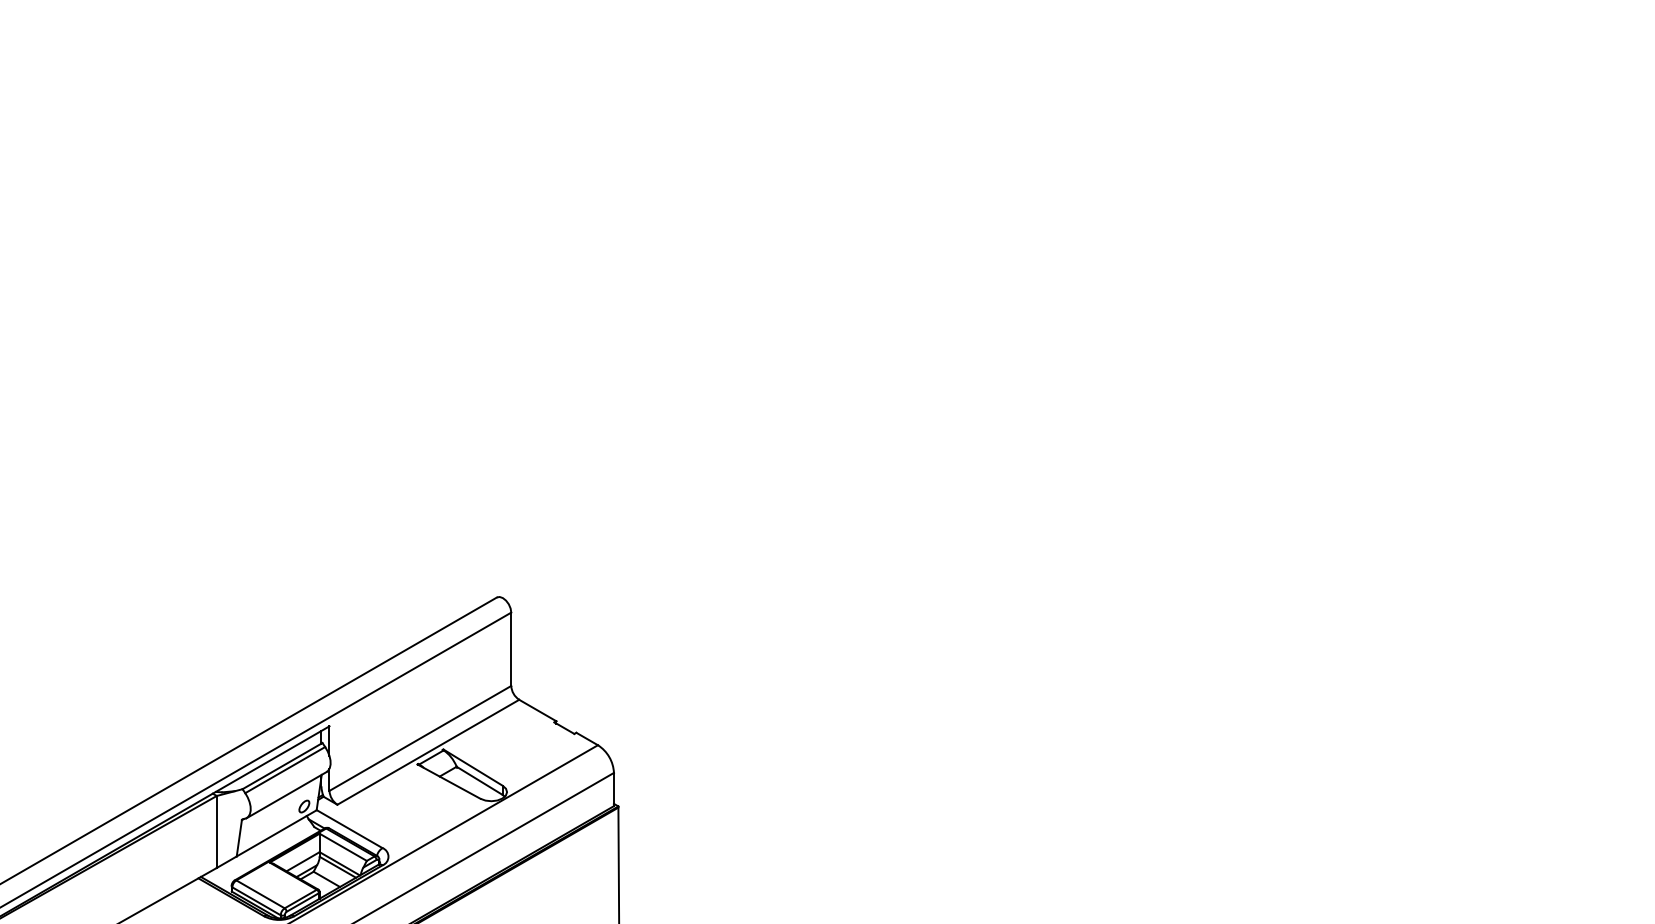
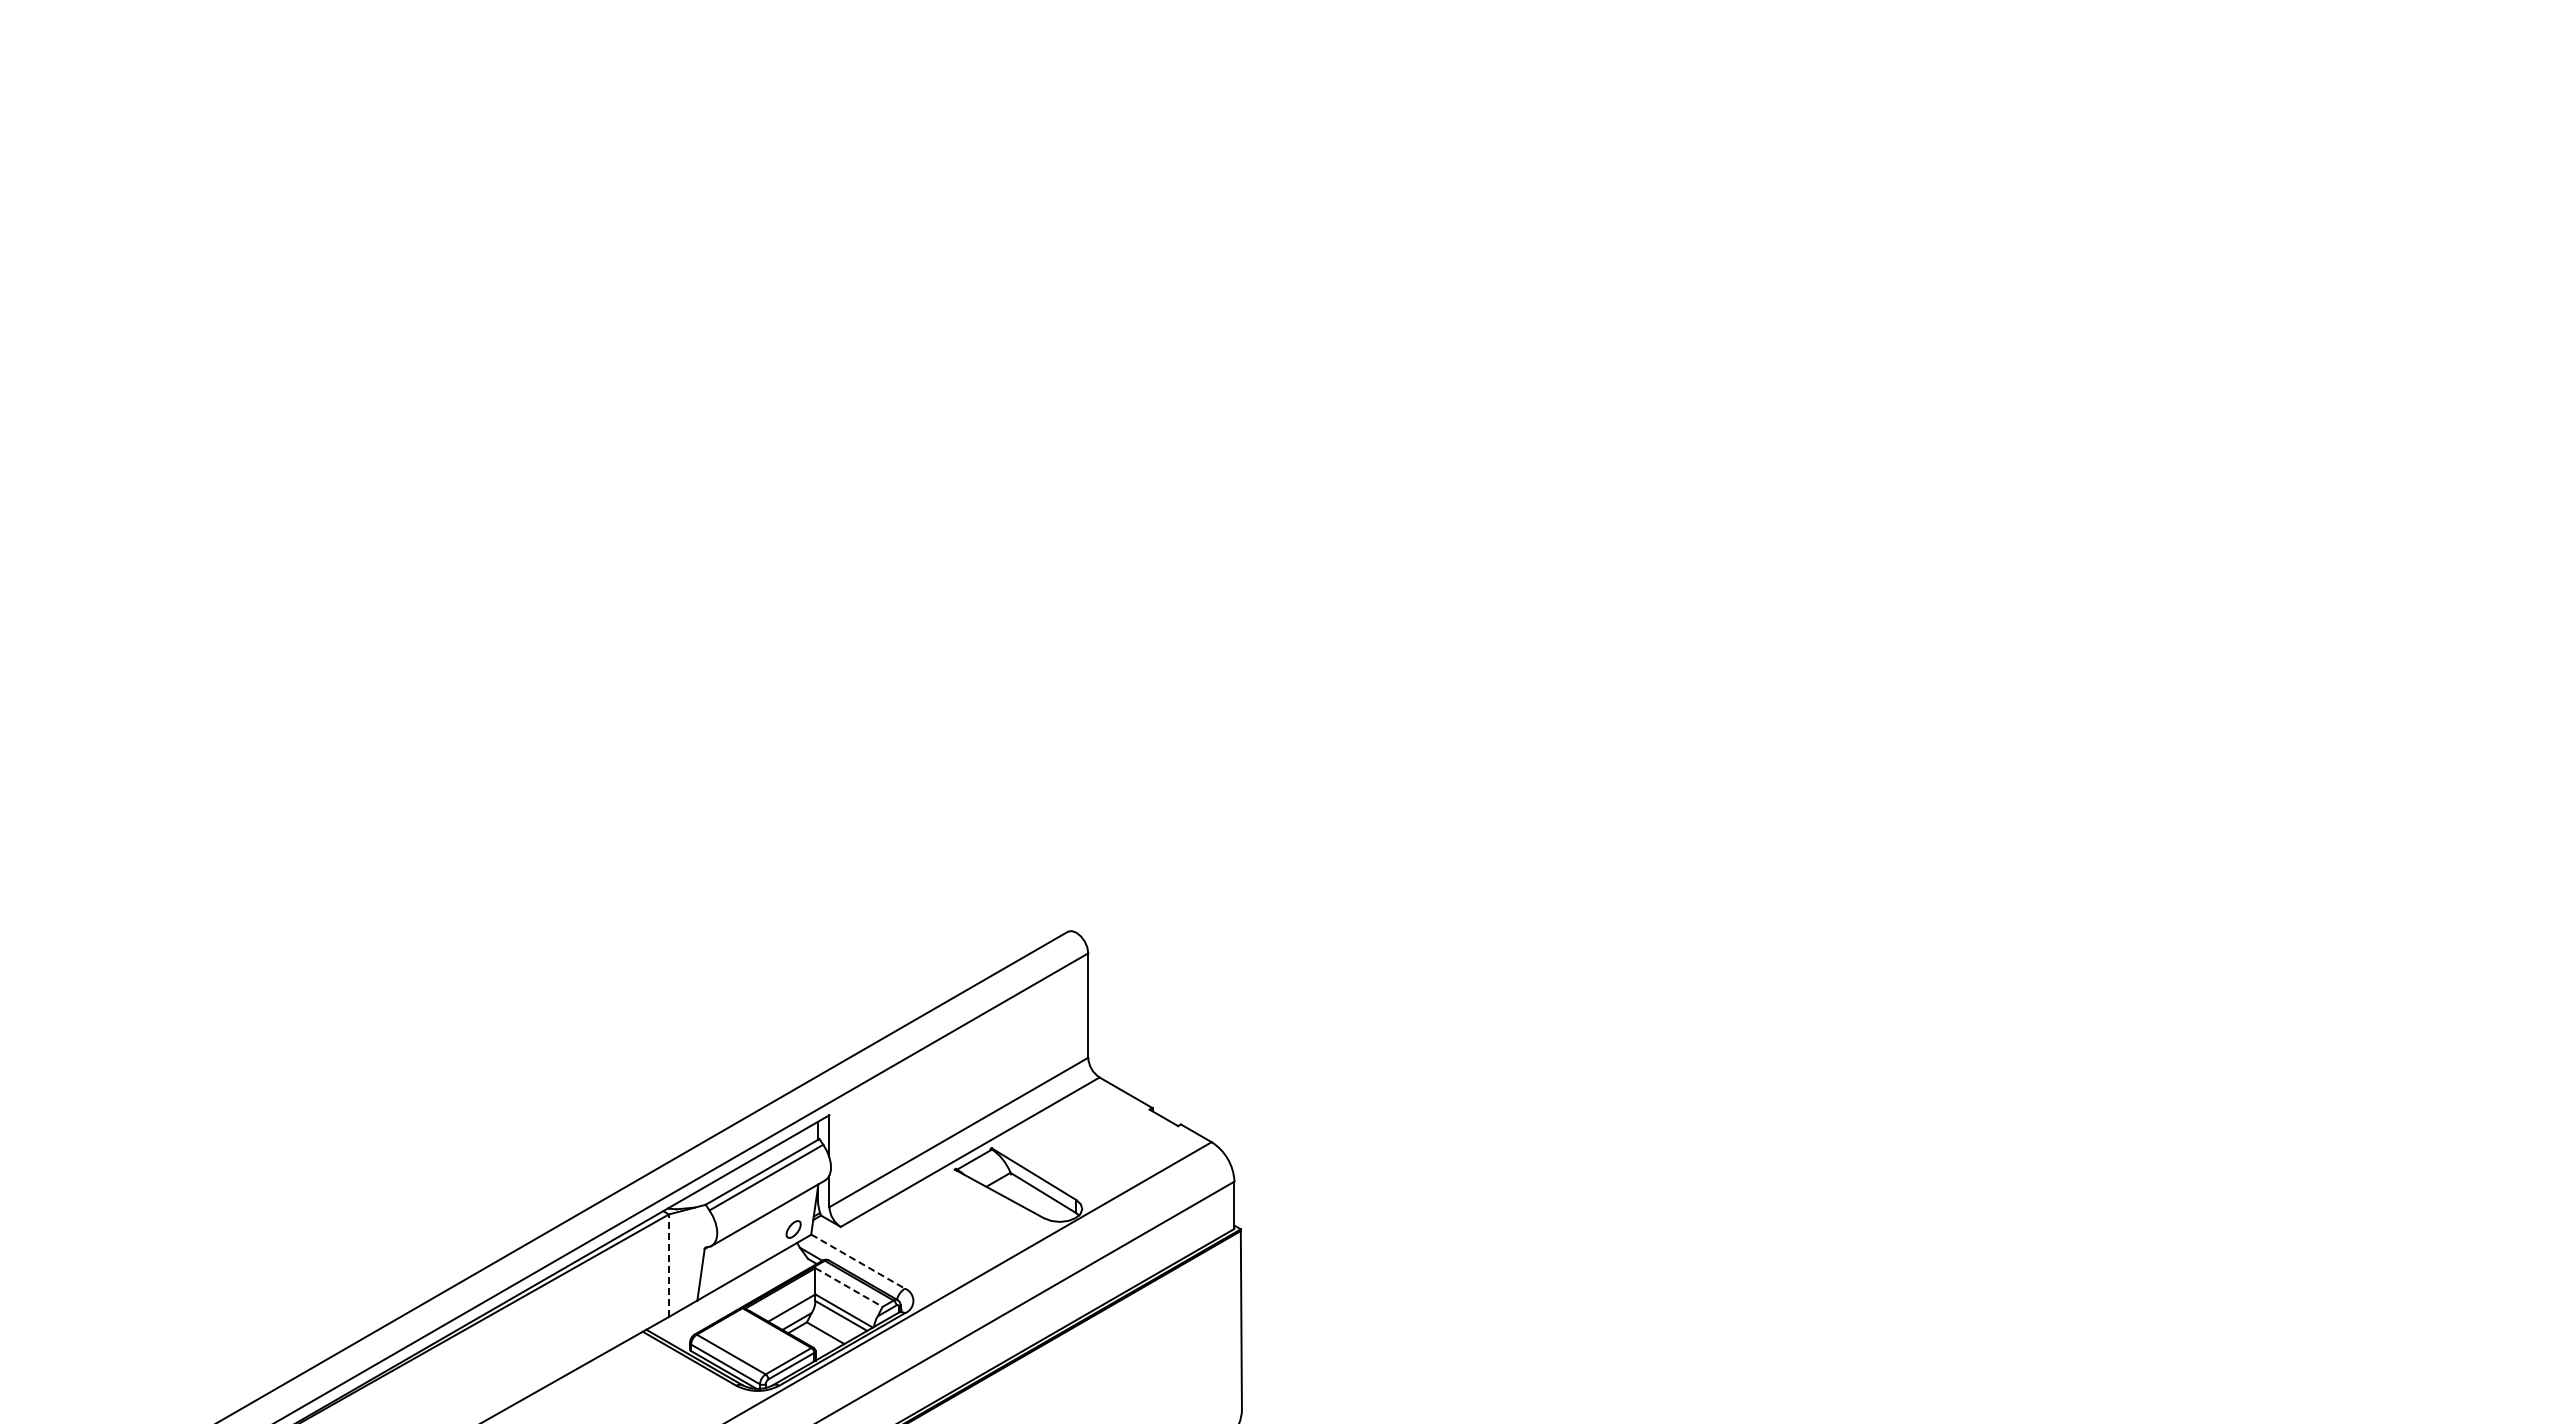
line: (349, 829) -> (858, 1261), solid -> dashed
line: (216, 831) -> (668, 1265), solid -> dashed
line: (343, 847) -> (849, 1287), solid -> dashed

